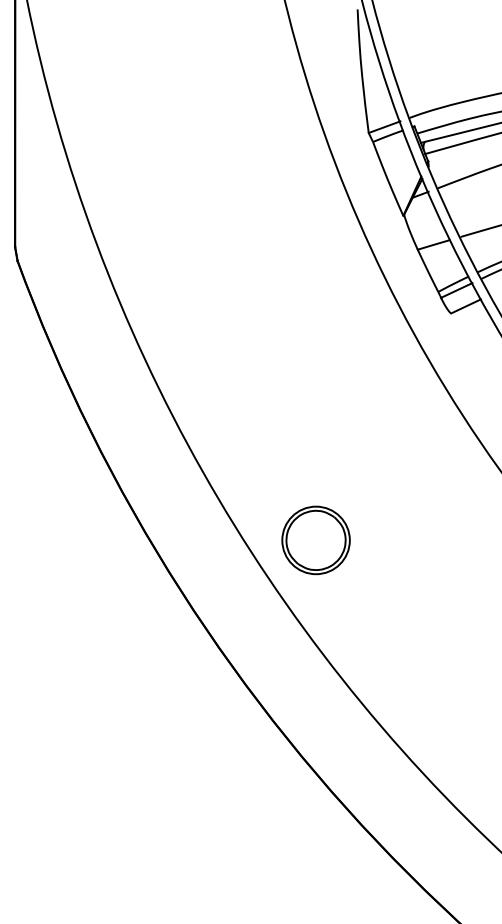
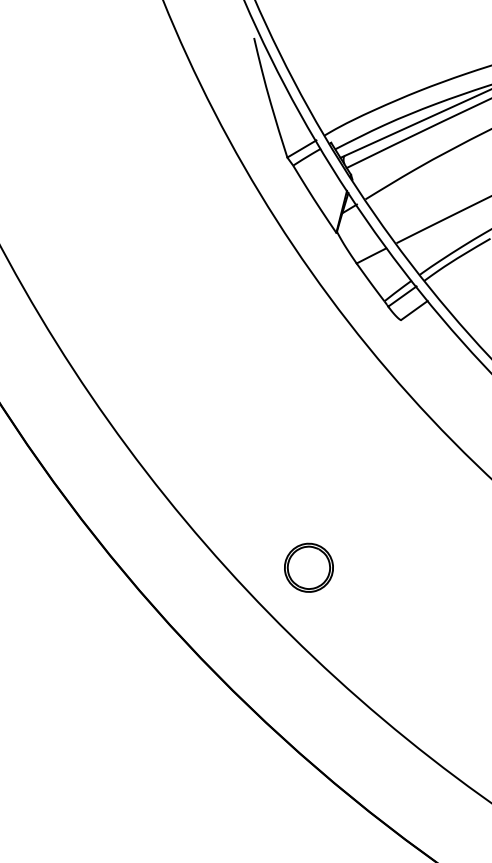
part: (315, 540) -> (308, 567), size x0.71

